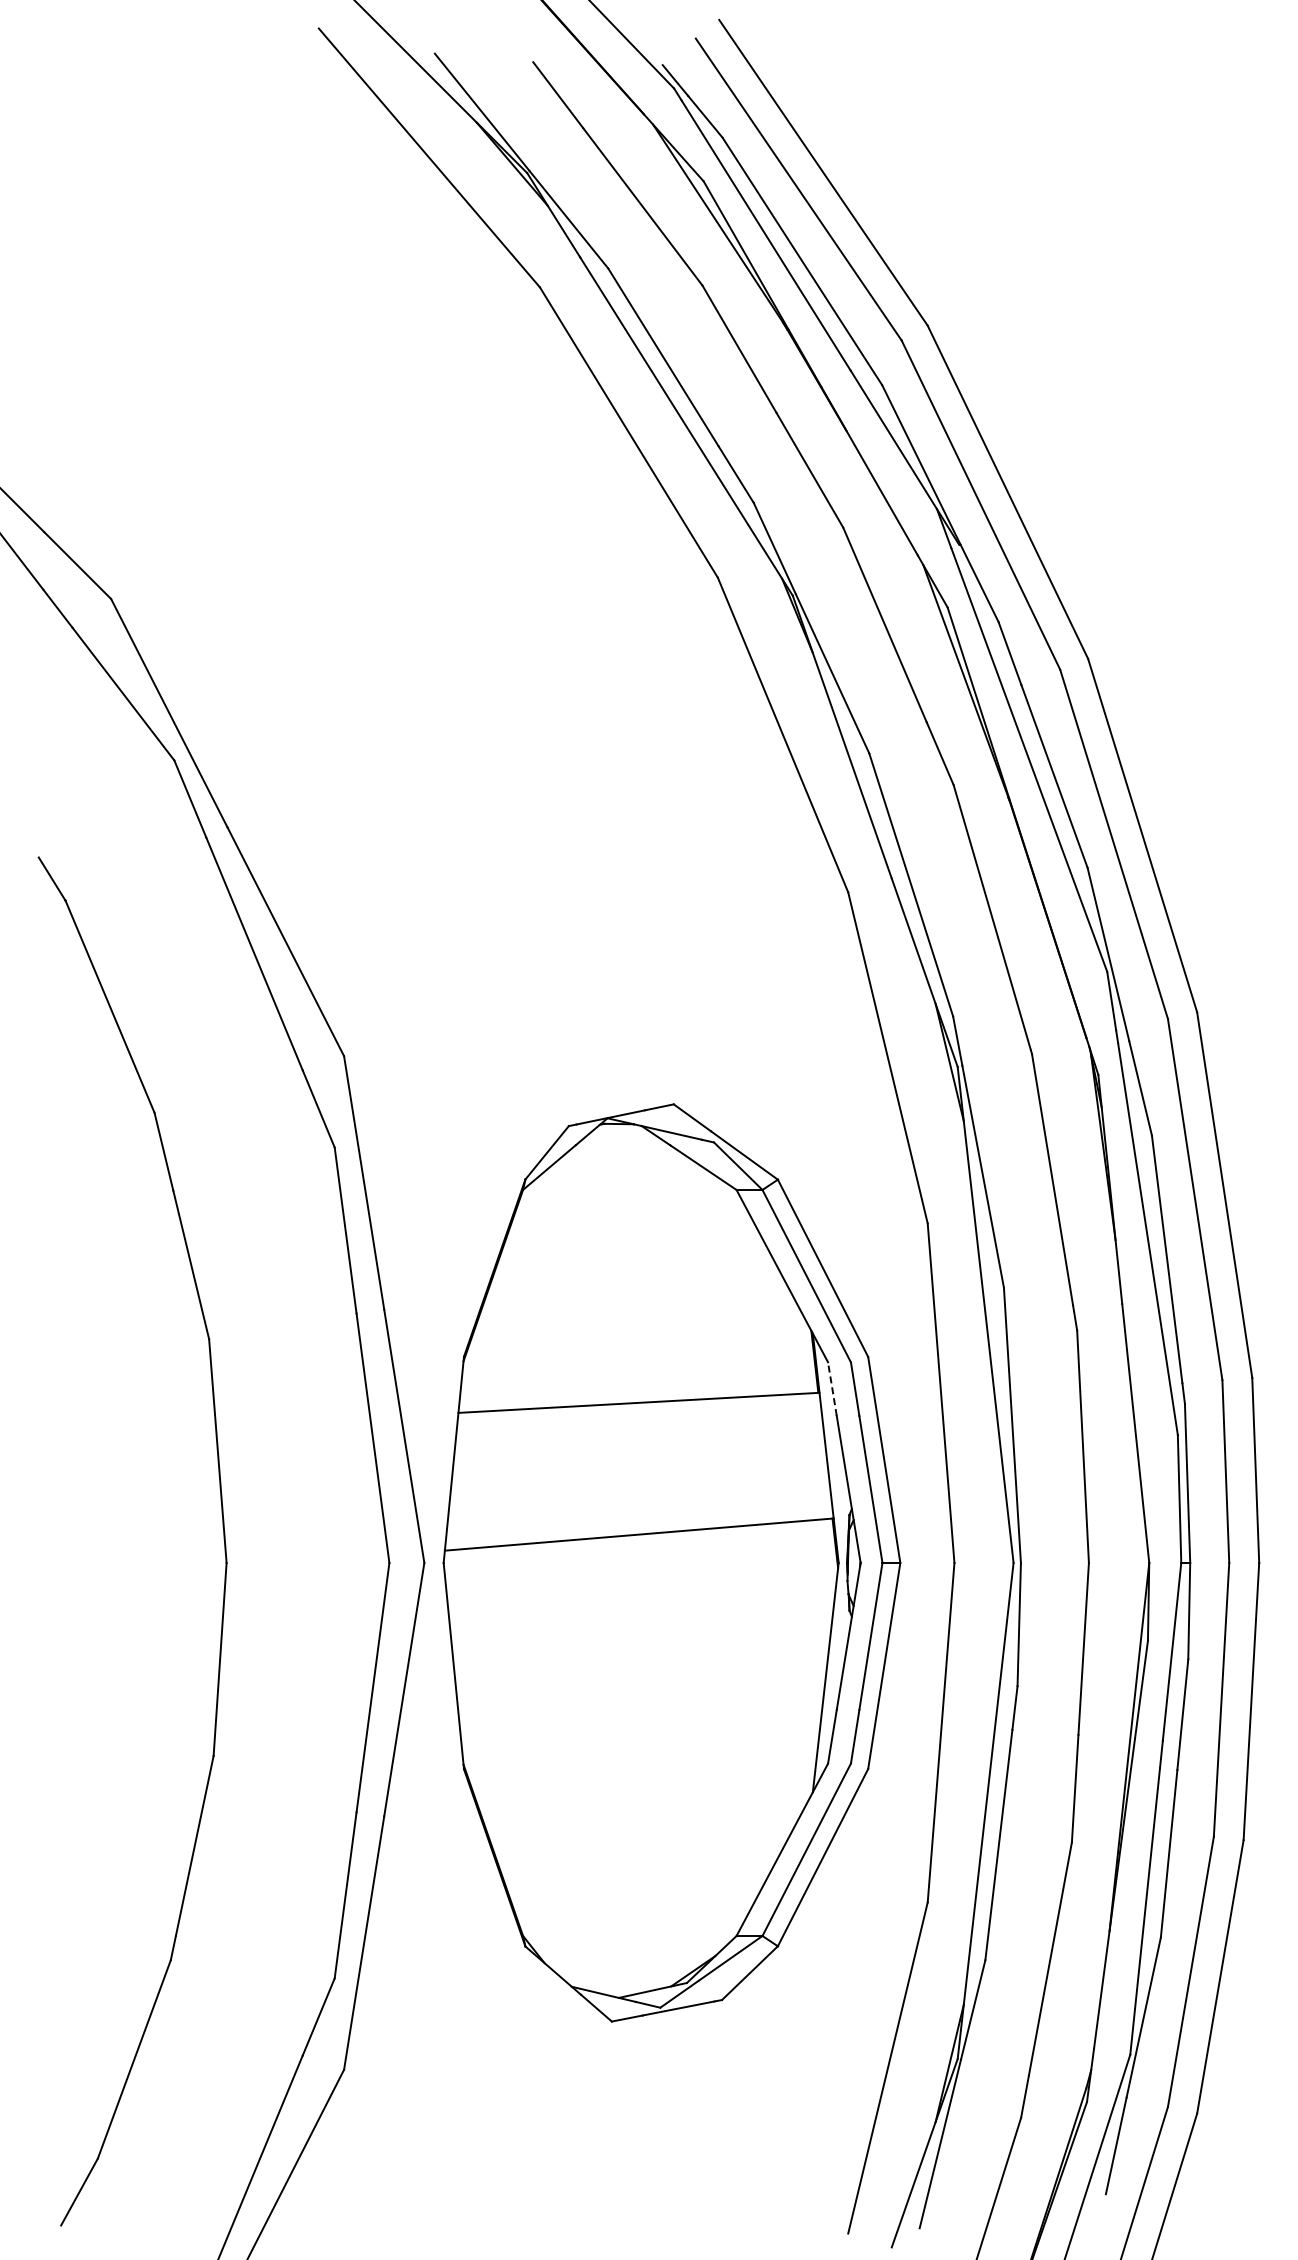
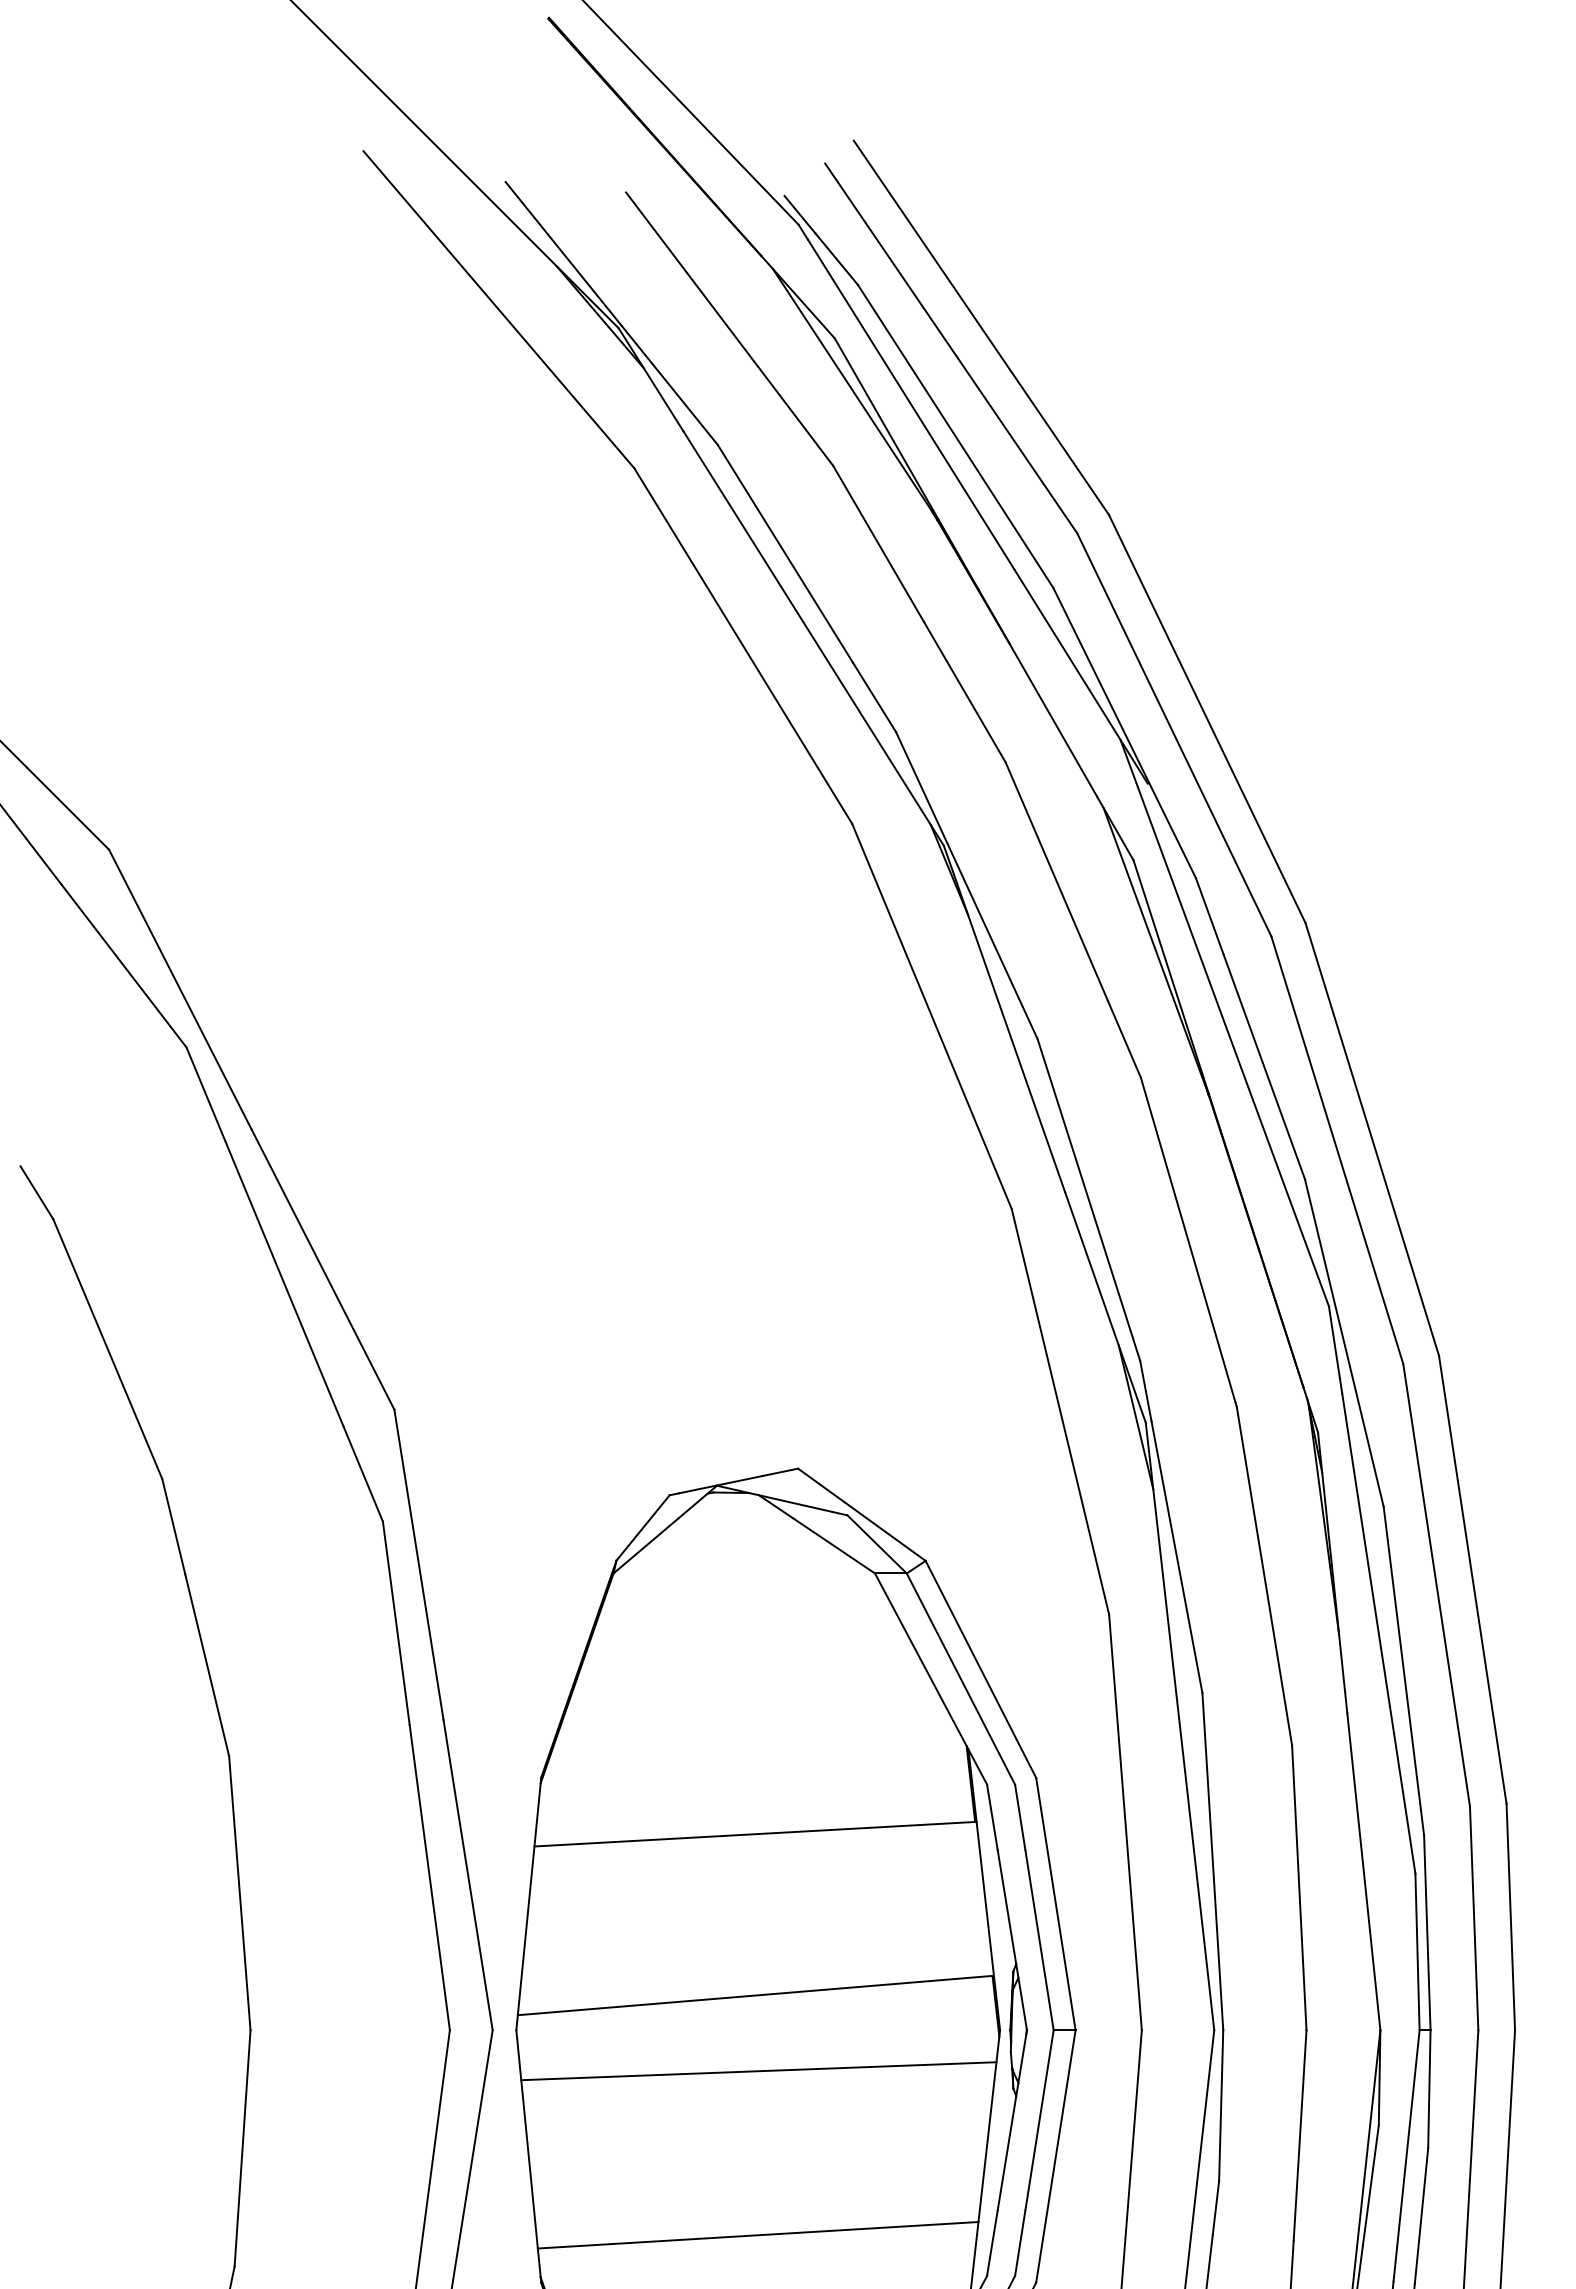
line: (832, 1388) -> (992, 1816), dashed -> solid
line: (641, 1596) -> (758, 2071), added
line: (641, 1730) -> (758, 2235), added

